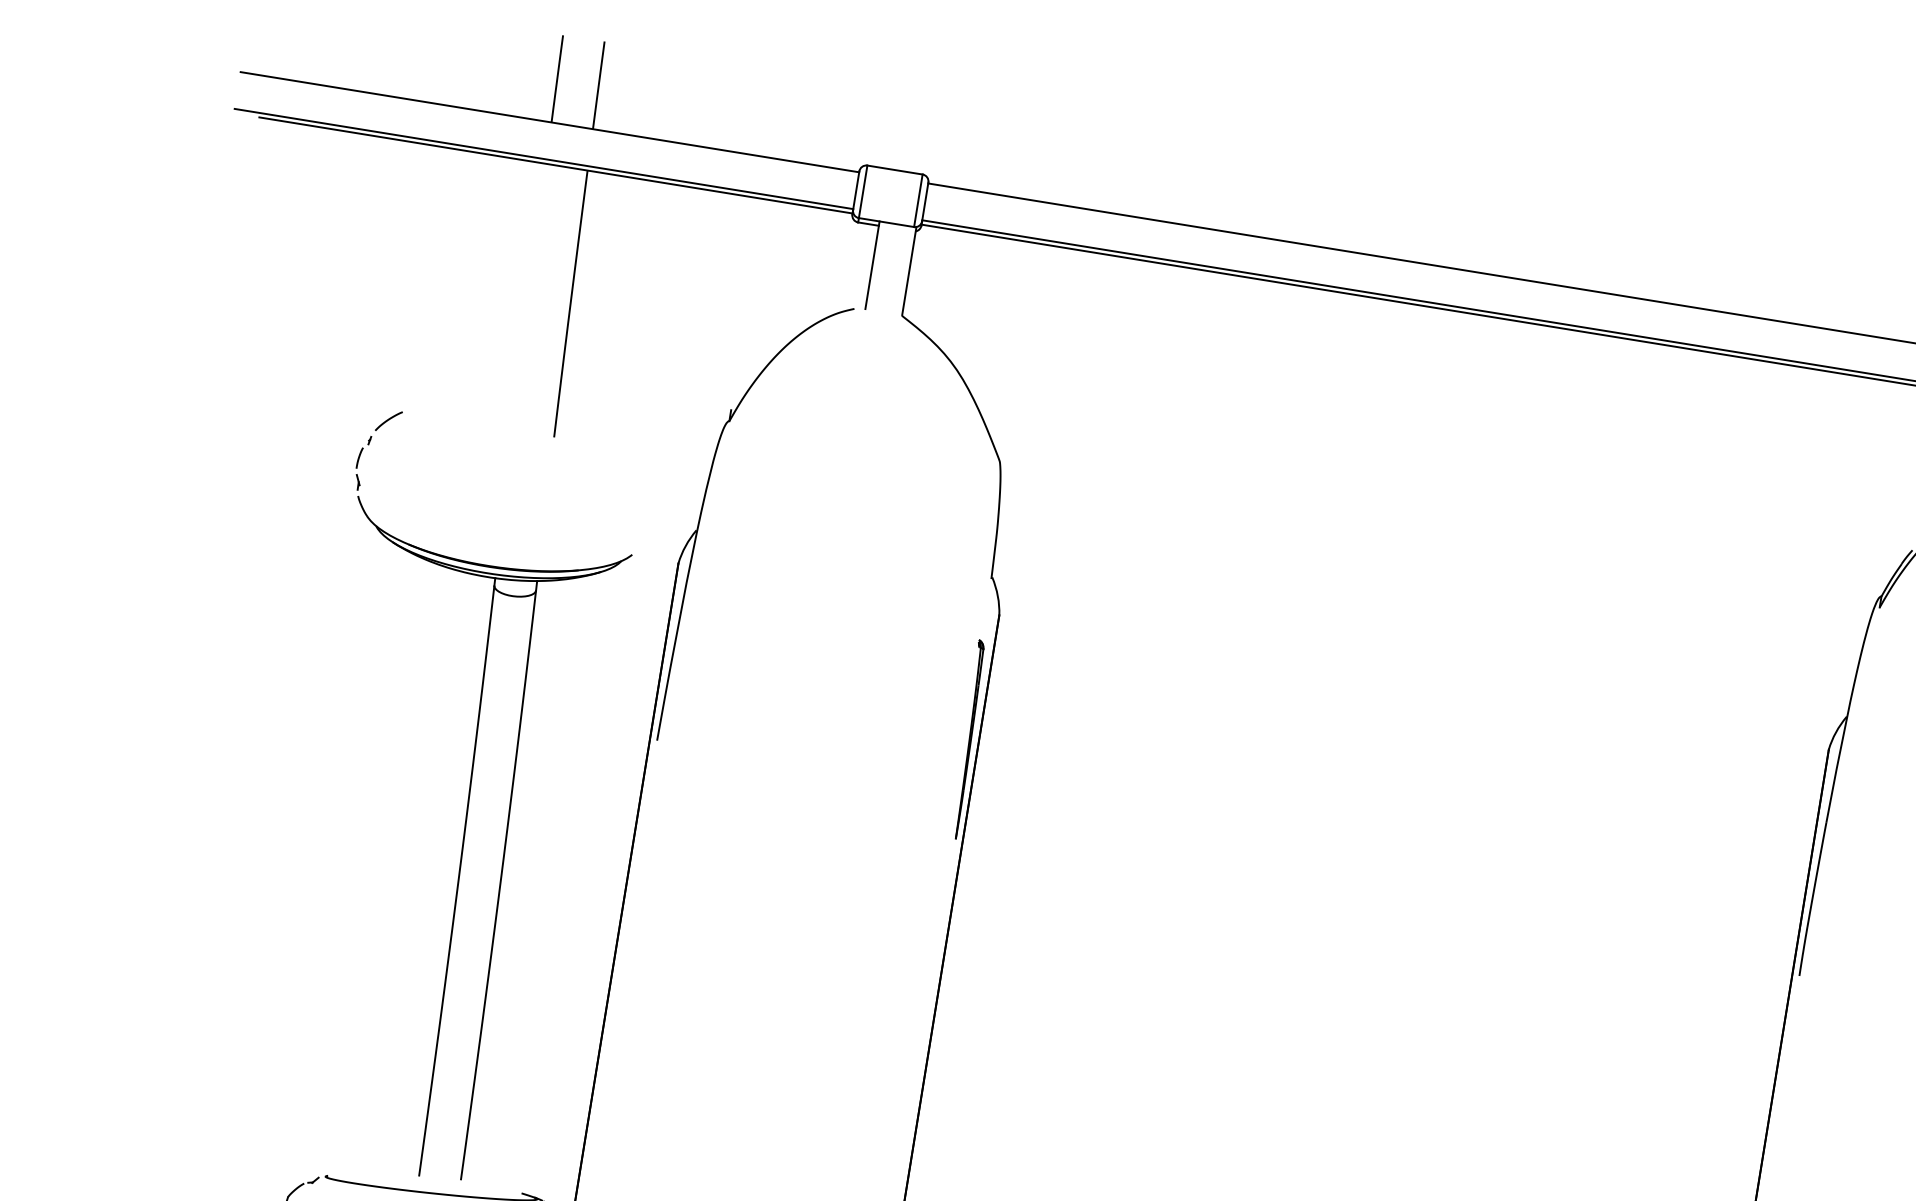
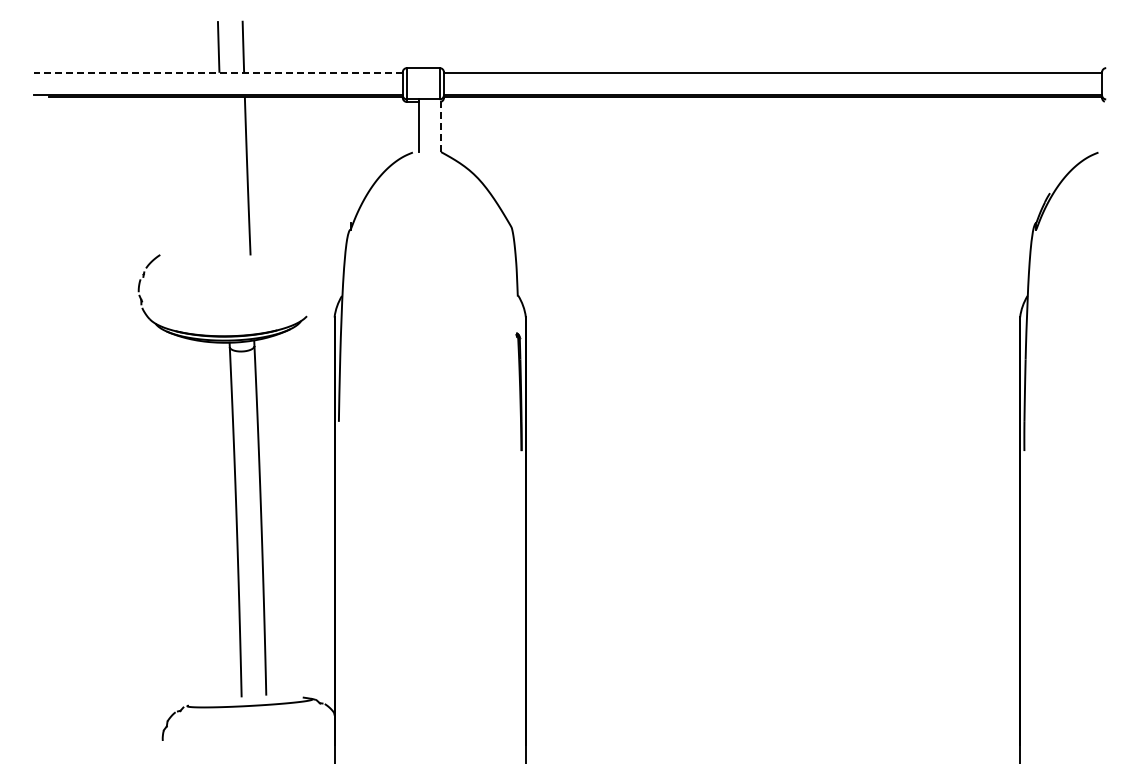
line: (548, 121) -> (217, 72), solid -> dashed
line: (910, 269) -> (441, 124), solid -> dashed

